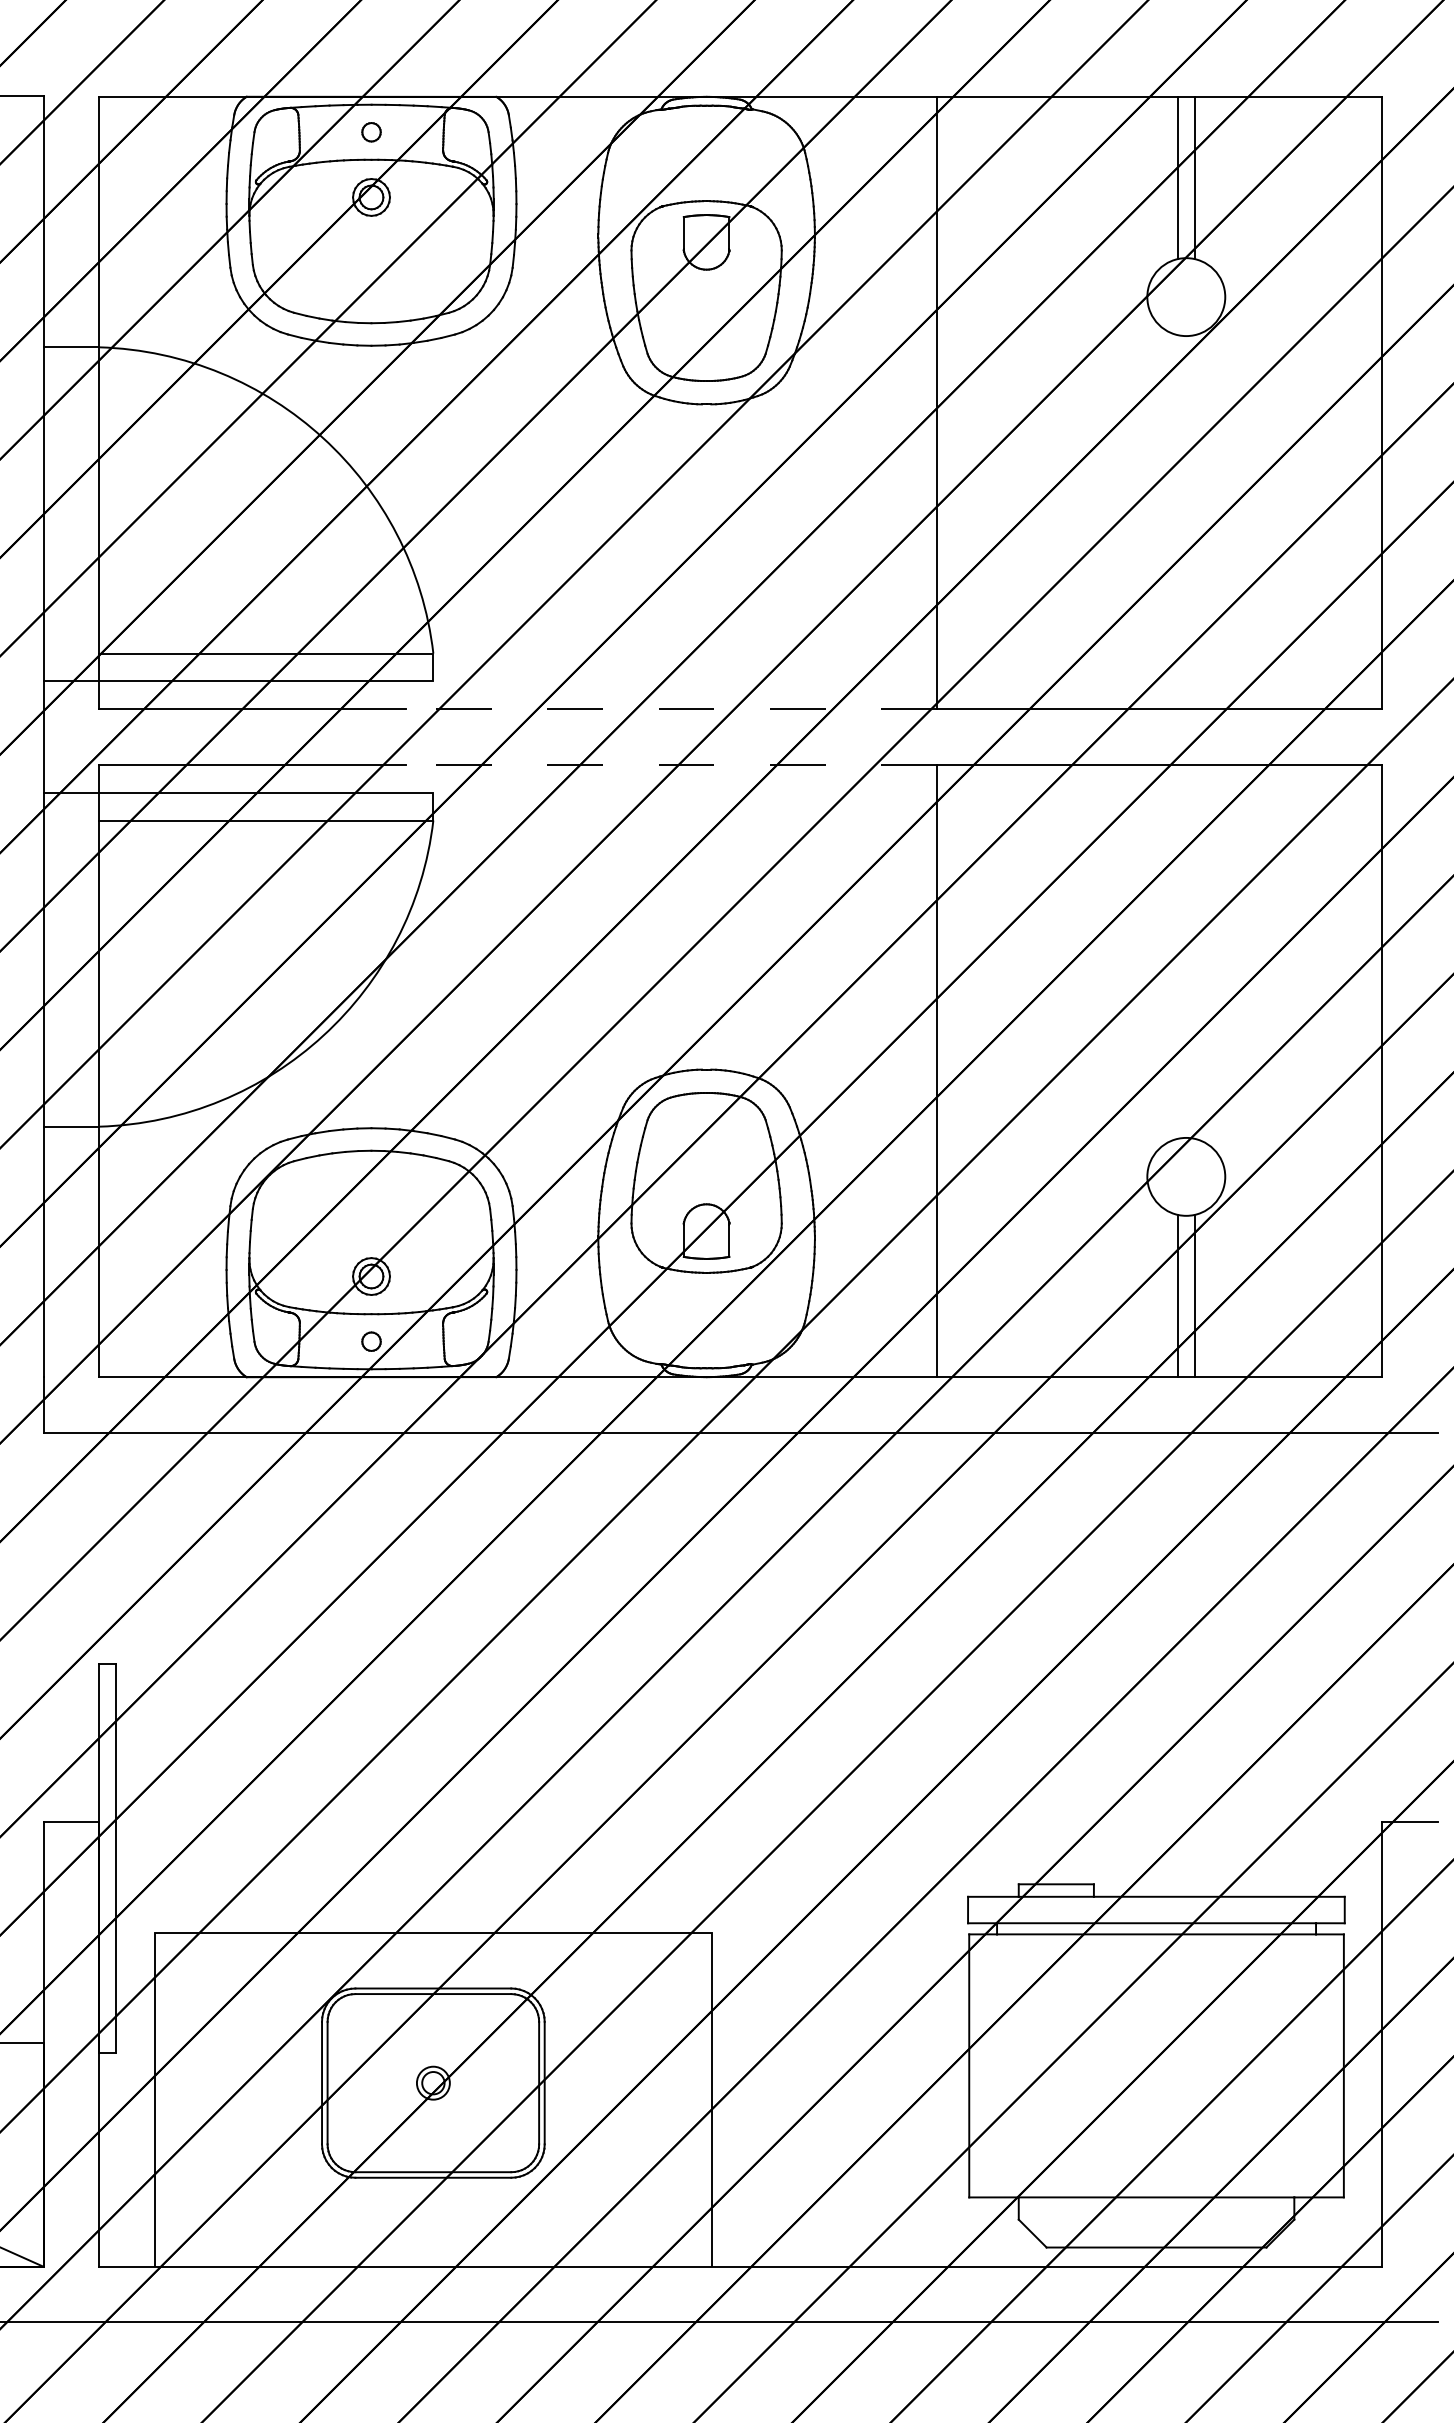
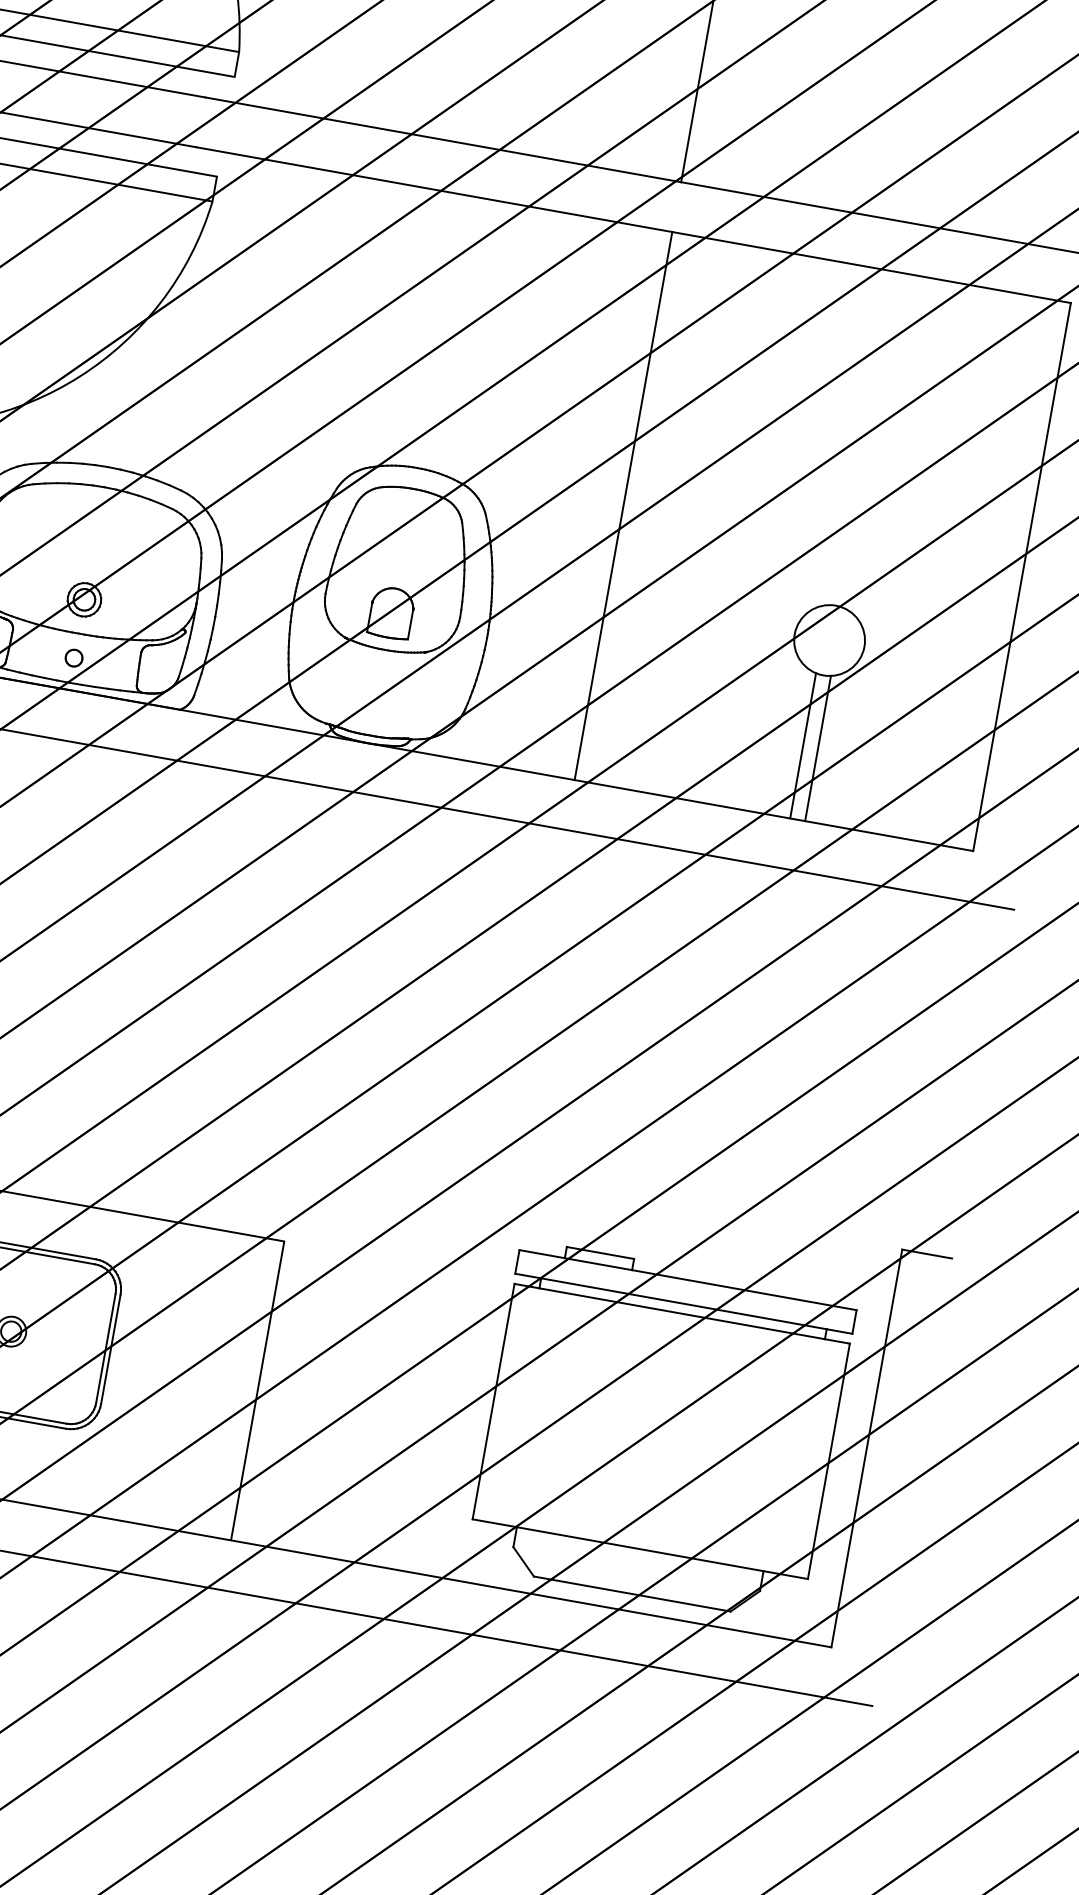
line: (671, 709) -> (443, 140), dashed -> solid
line: (671, 764) -> (434, 189), dashed -> solid

